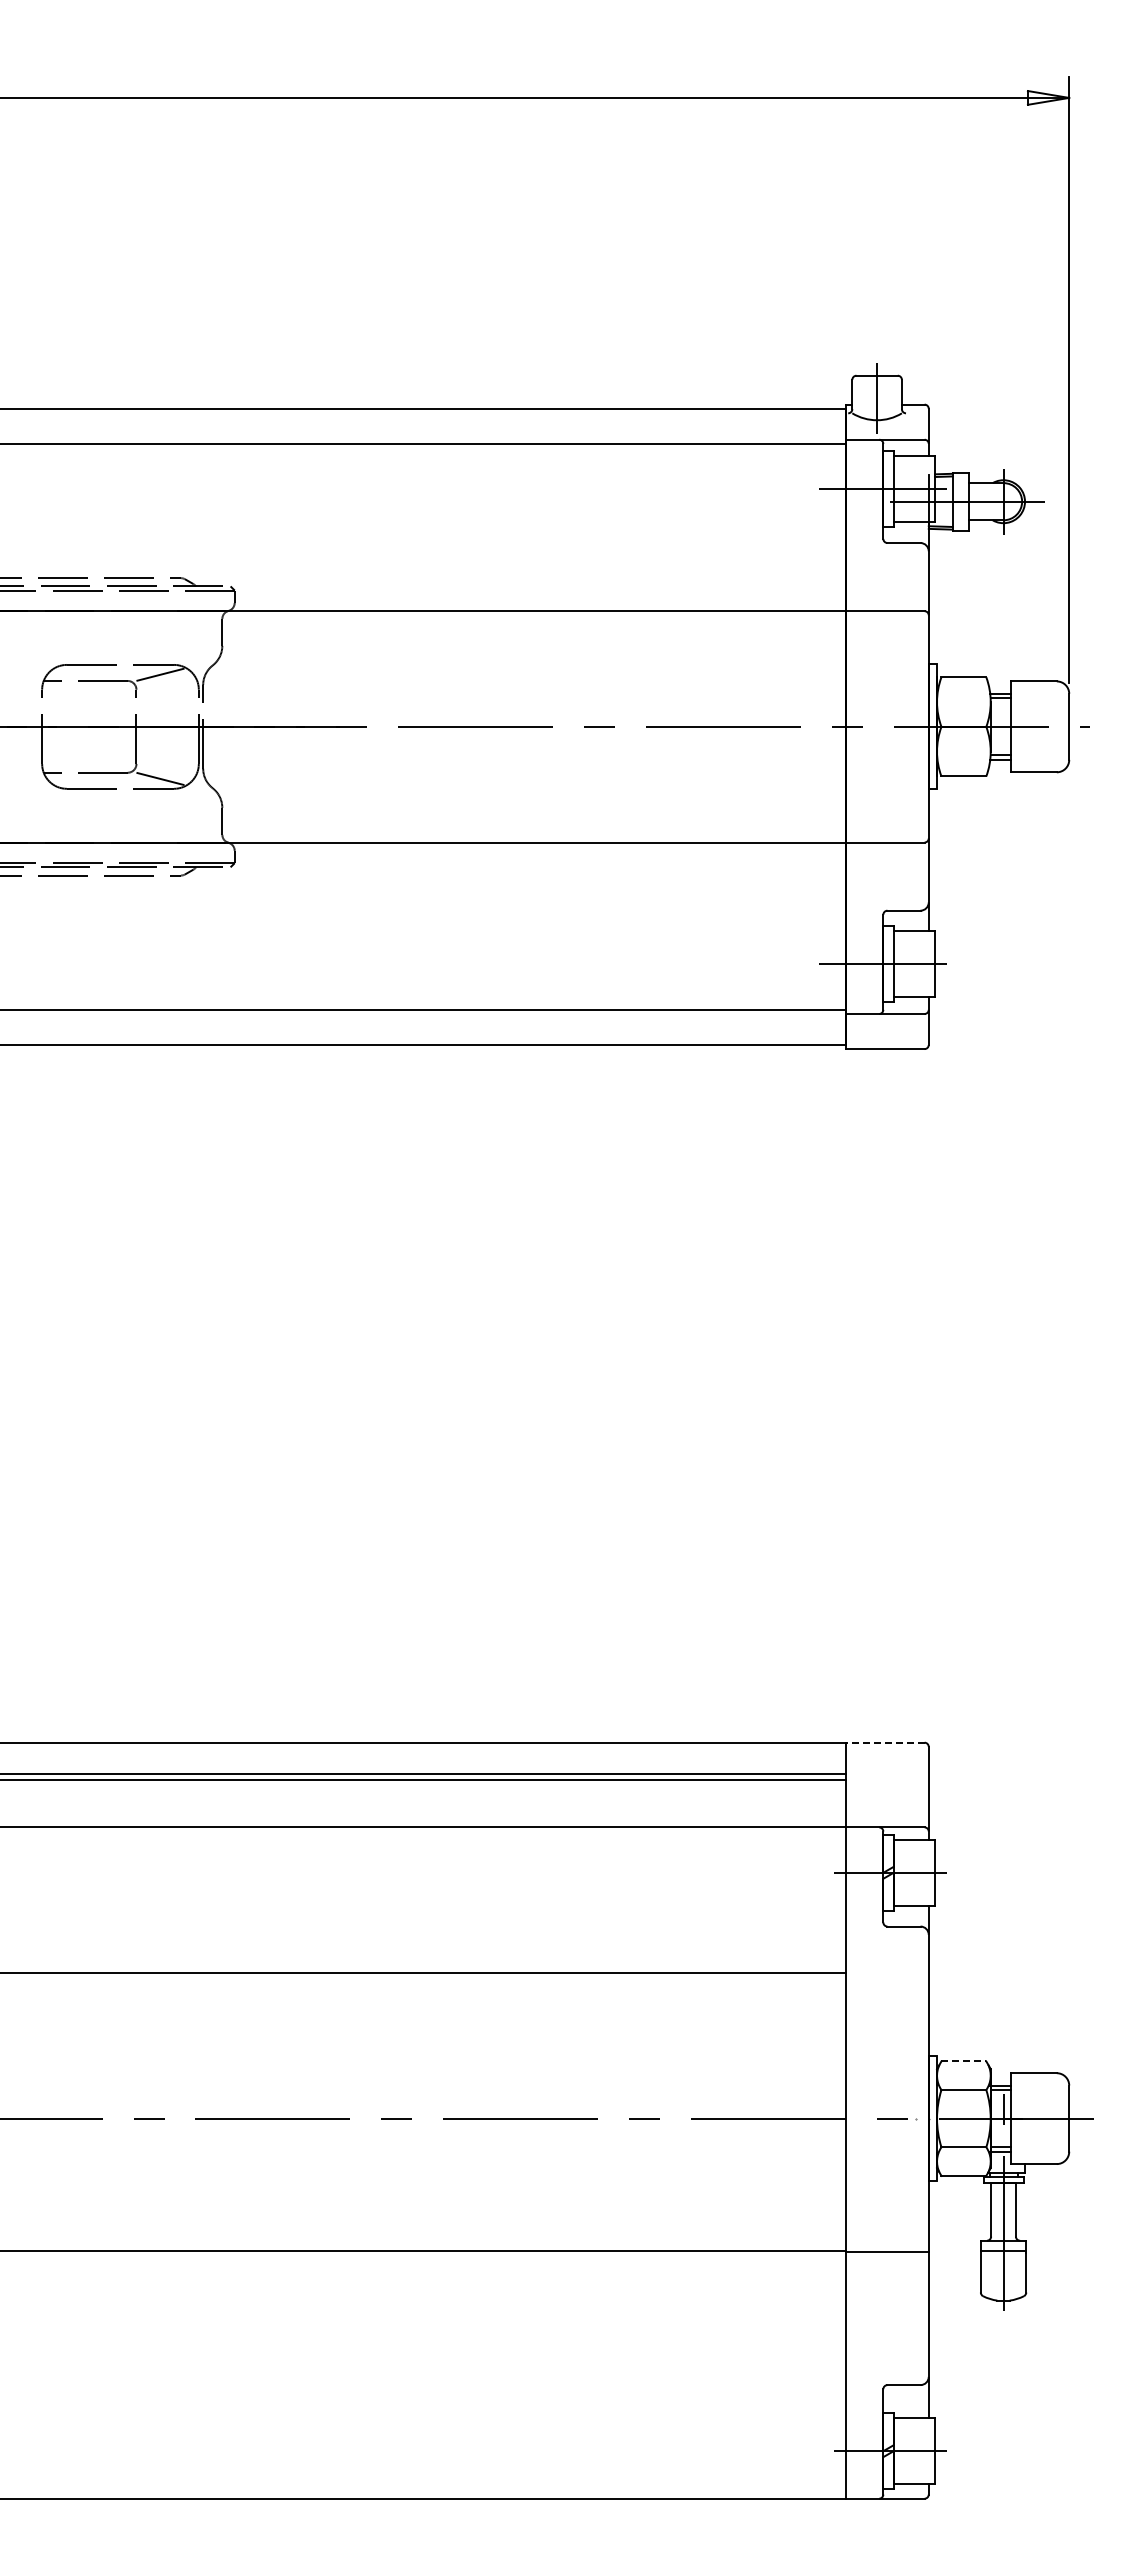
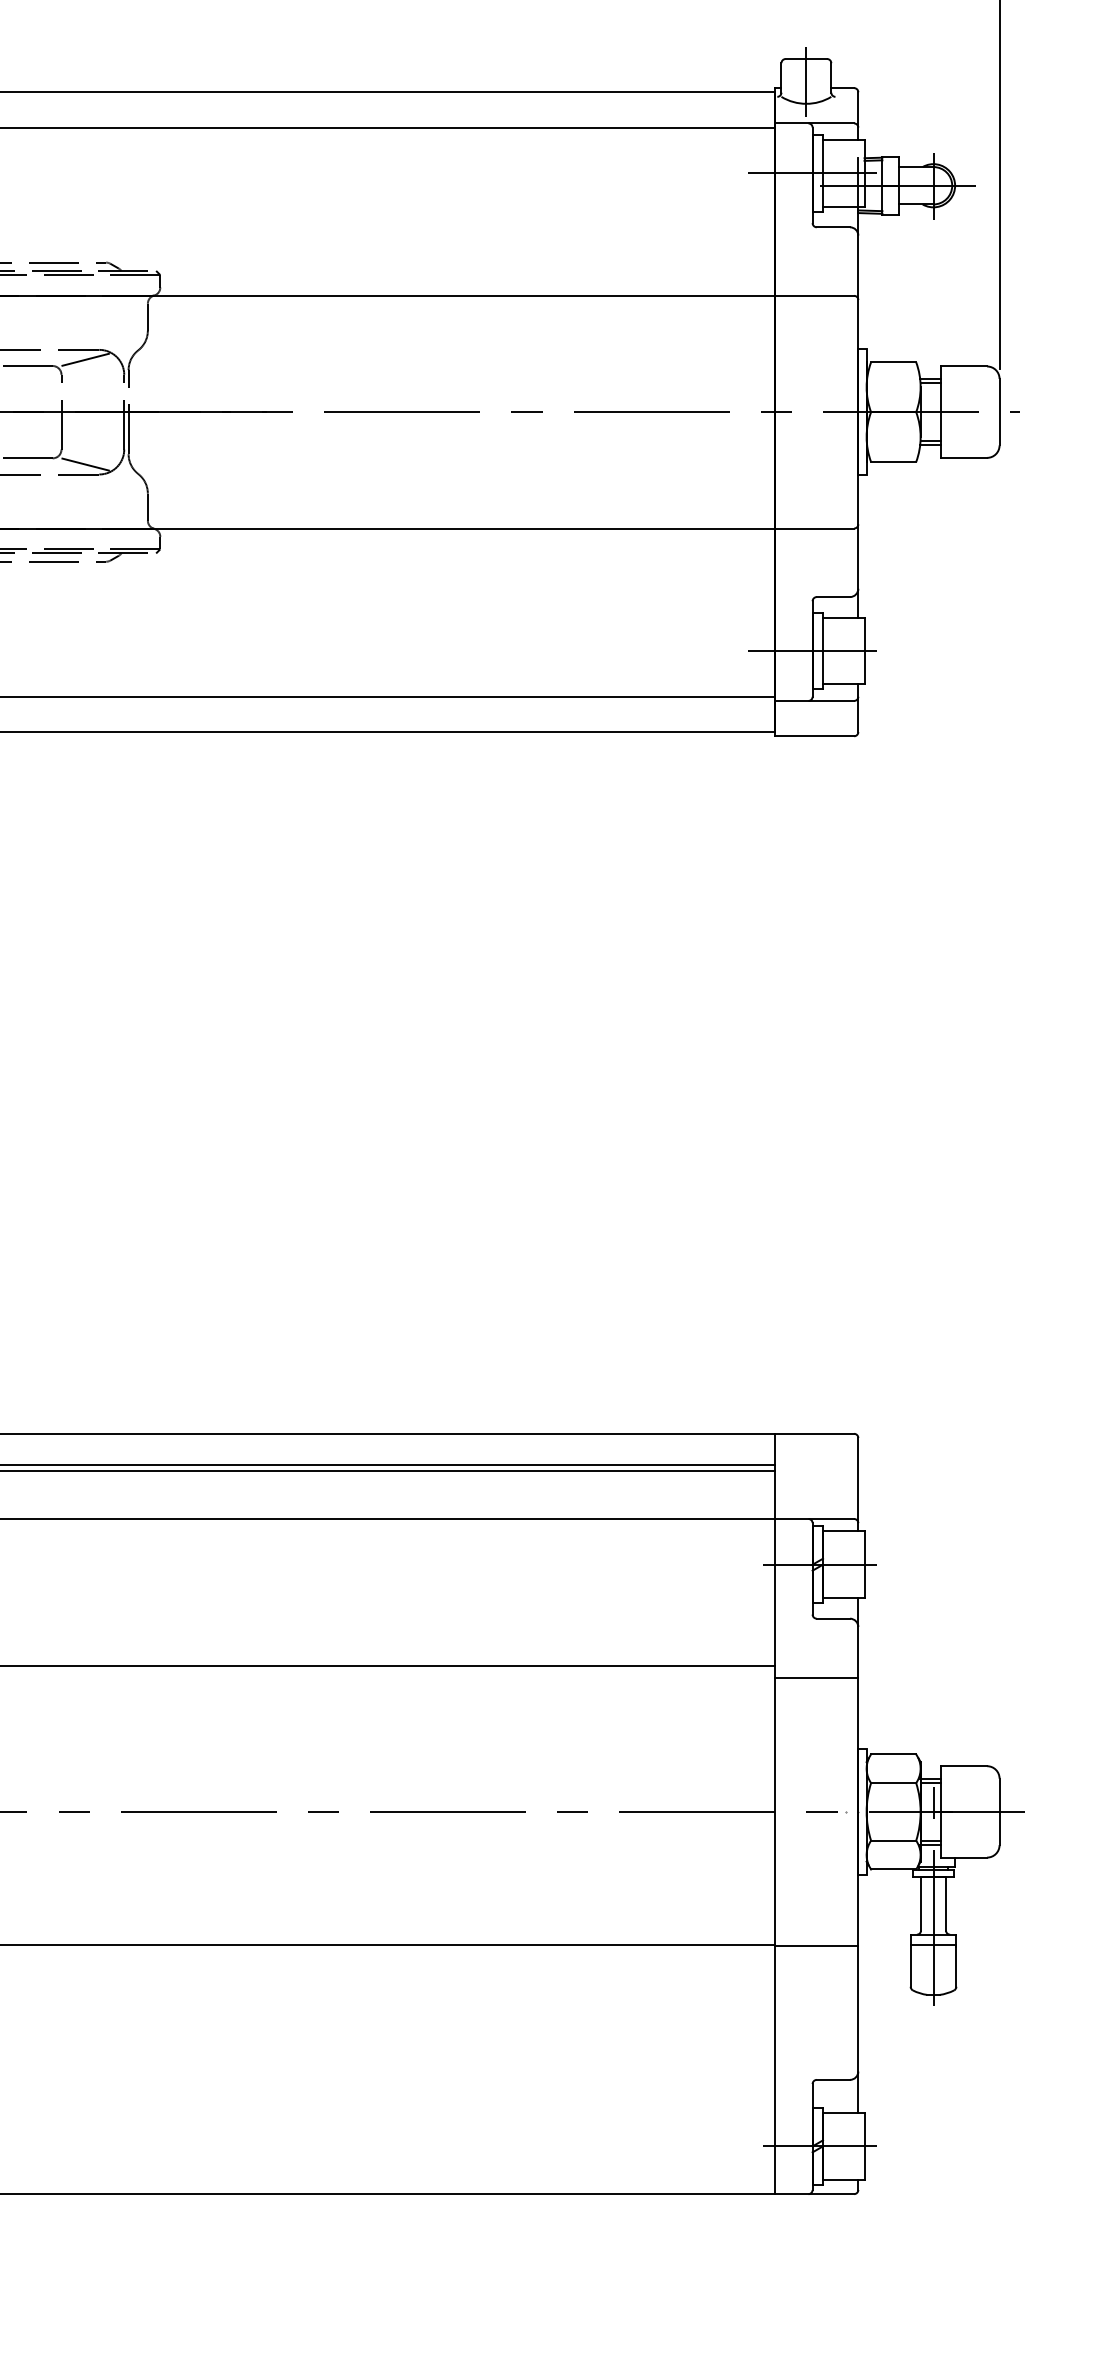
line: (884, 1742) -> (813, 1433), dashed -> solid
line: (887, 1985) -> (816, 1677), added
line: (964, 2061) -> (894, 1754), dashed -> solid

